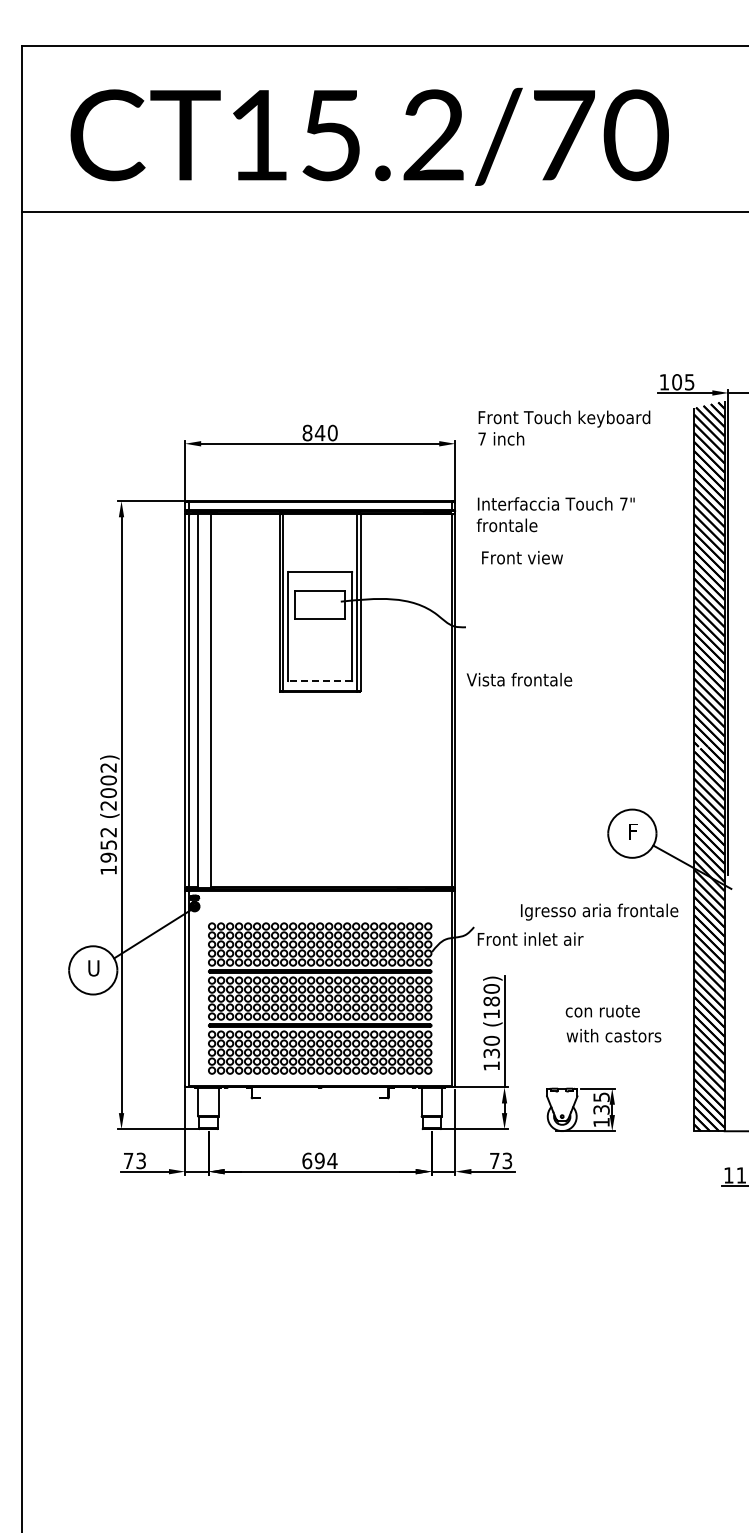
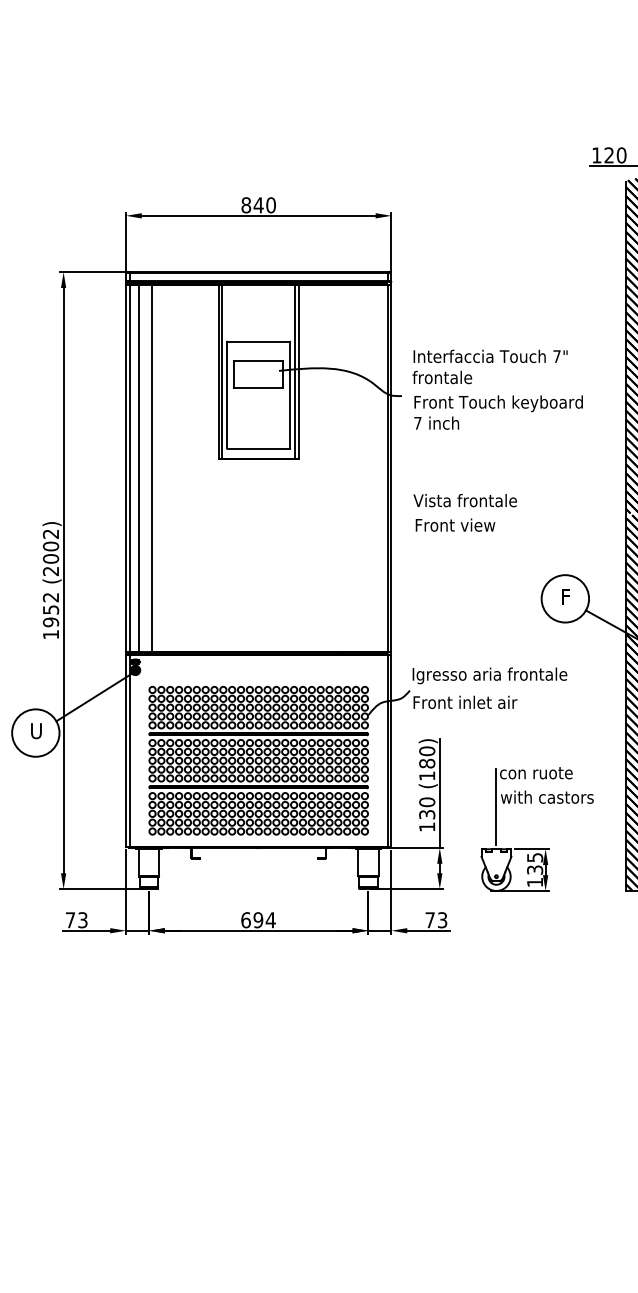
text: (683, 382) -> (615, 155), 105 -> 120
text: (564, 427) -> (498, 411), moved
text: (555, 514) -> (489, 366), moved
text: (522, 557) -> (455, 524), moved
text: (519, 679) -> (465, 500), moved
line: (320, 681) -> (259, 449), dashed -> solid
text: (599, 911) -> (489, 675), moved
line: (561, 1045) -> (495, 806), added

